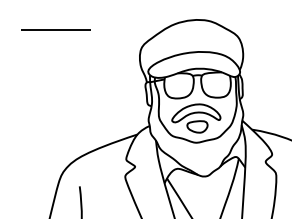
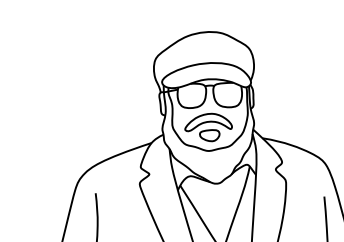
line: (54, 29) -> (71, 41), removed

